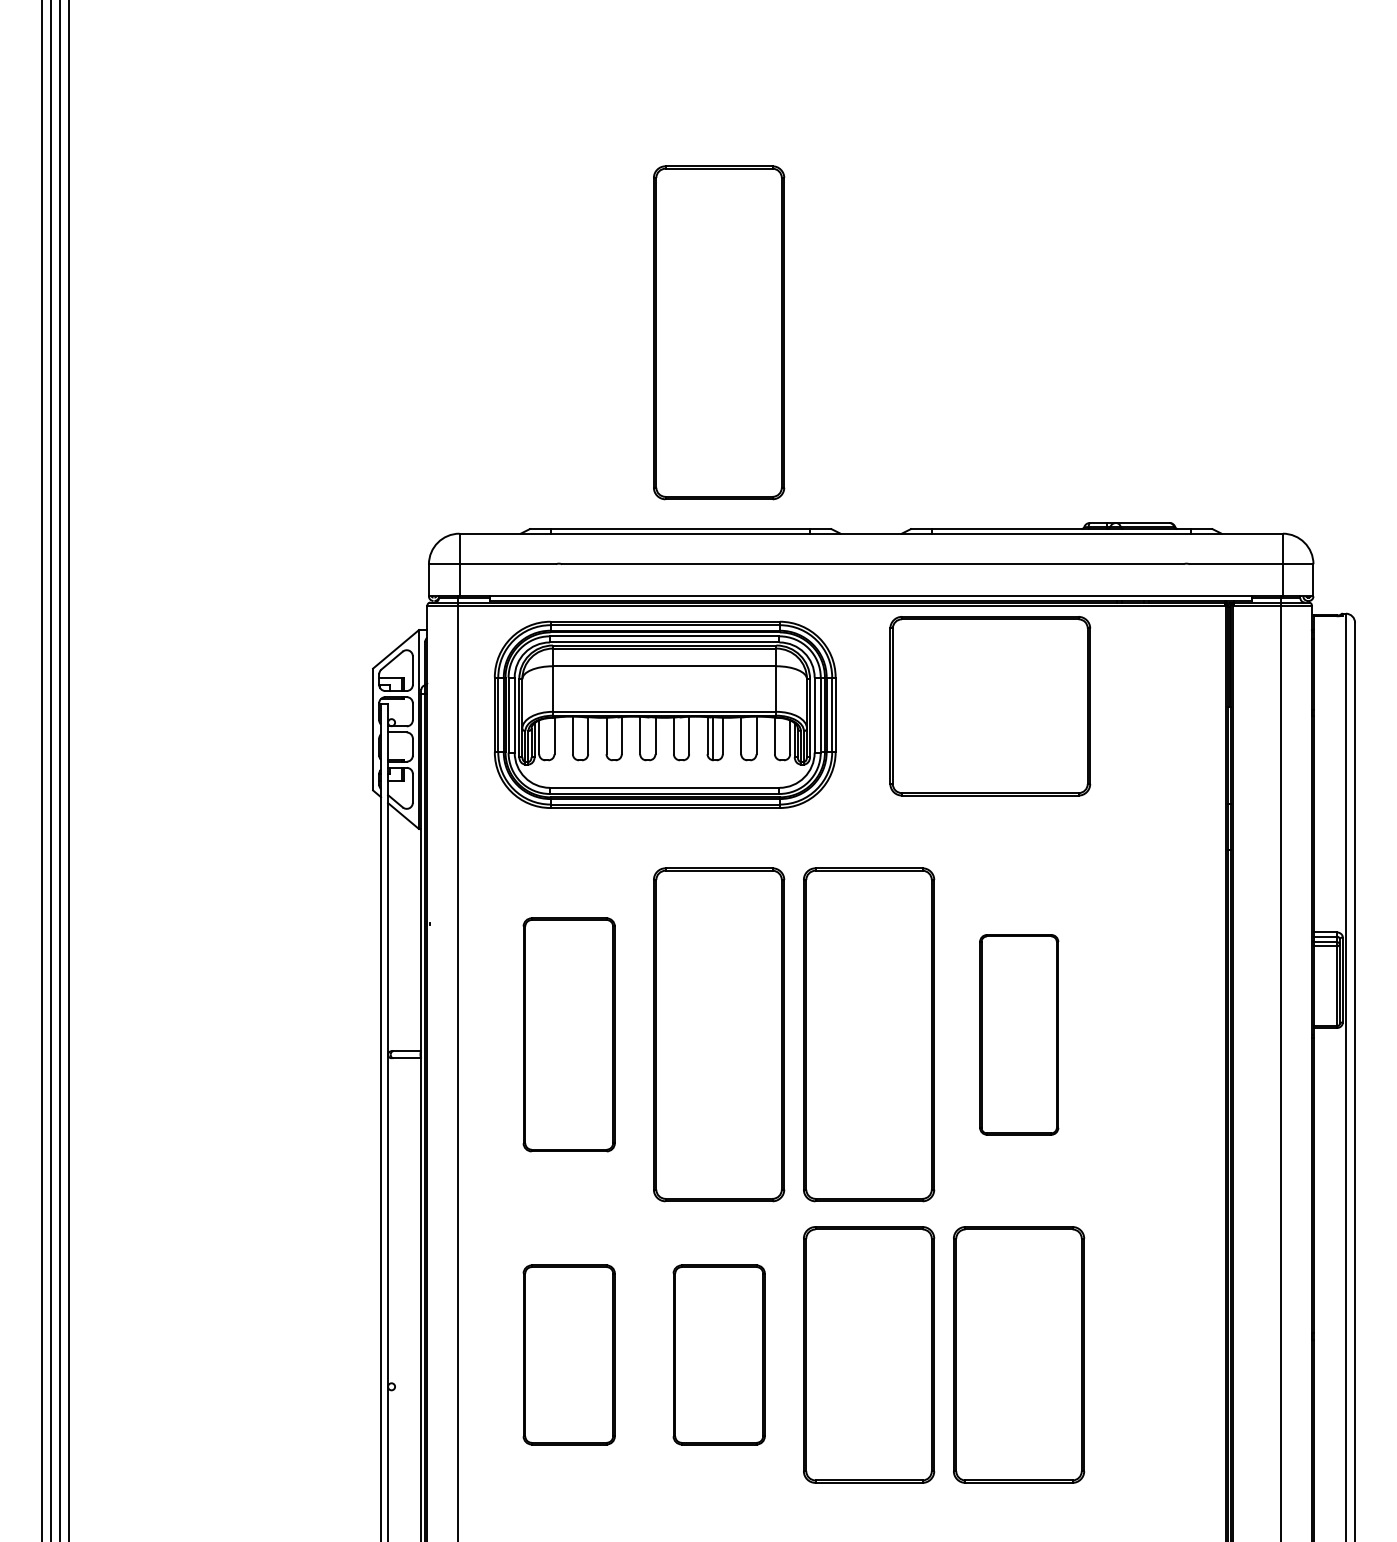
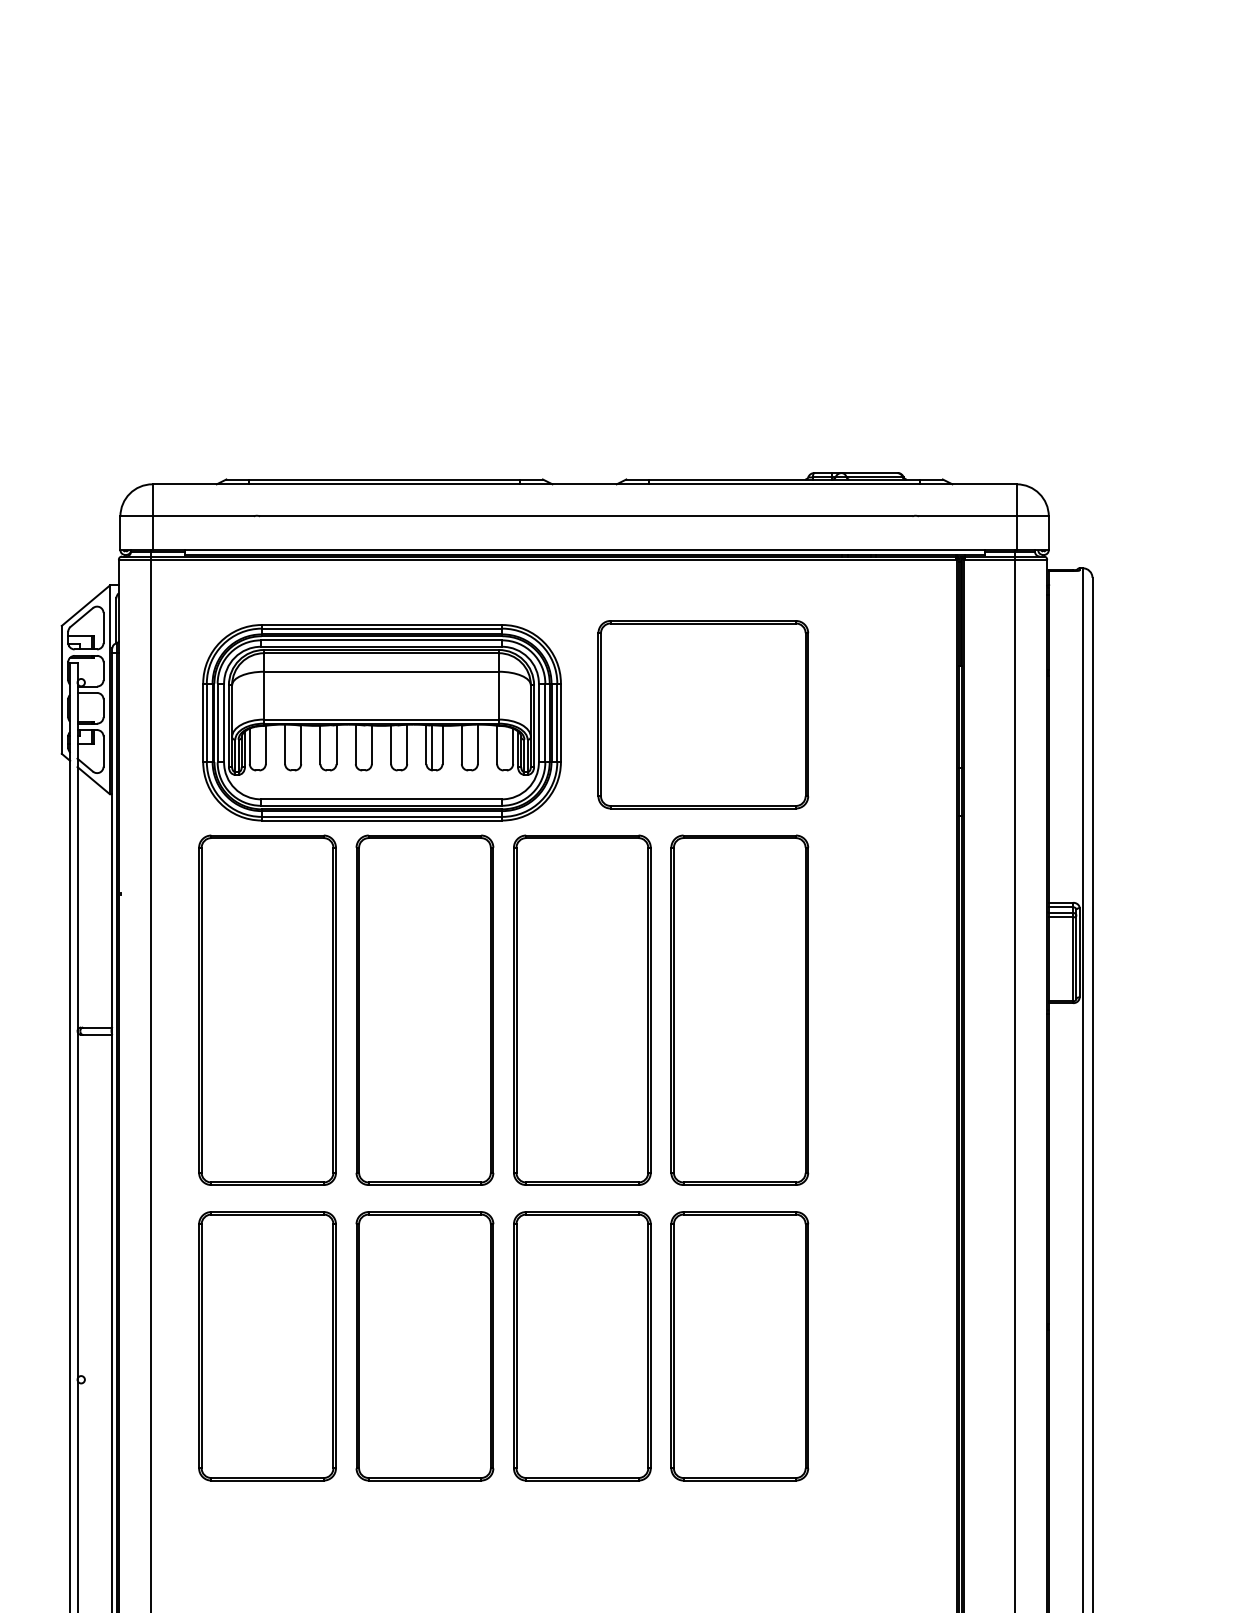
part: (719, 332) -> (425, 273), removed
part: (990, 706) -> (703, 715), moved
part: (665, 714) -> (382, 722), moved
part: (569, 1034) -> (267, 1009), size x1.43
part: (1019, 1034) -> (740, 1009), size x1.67
part: (569, 1354) -> (267, 1345), size x1.43
part: (719, 1354) -> (425, 1345), size x1.43

